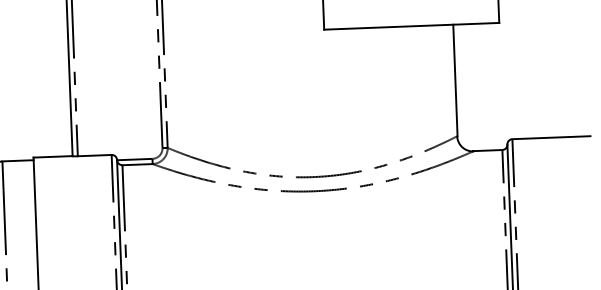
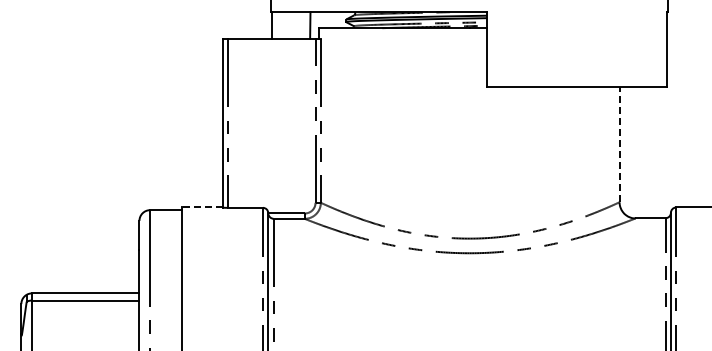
line: (454, 80) -> (619, 144), solid -> dashed
line: (53, 156) -> (202, 207), solid -> dashed

